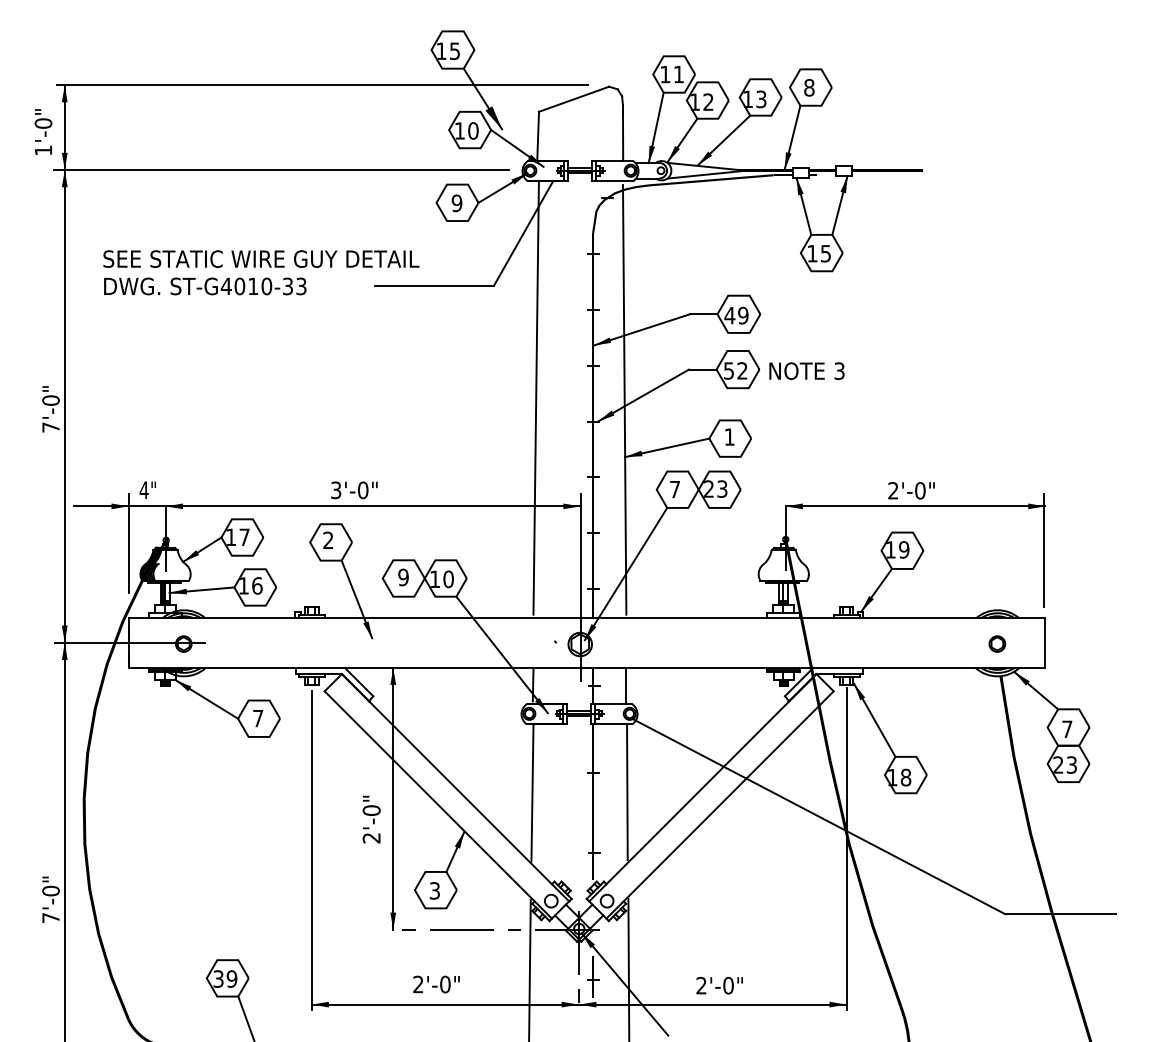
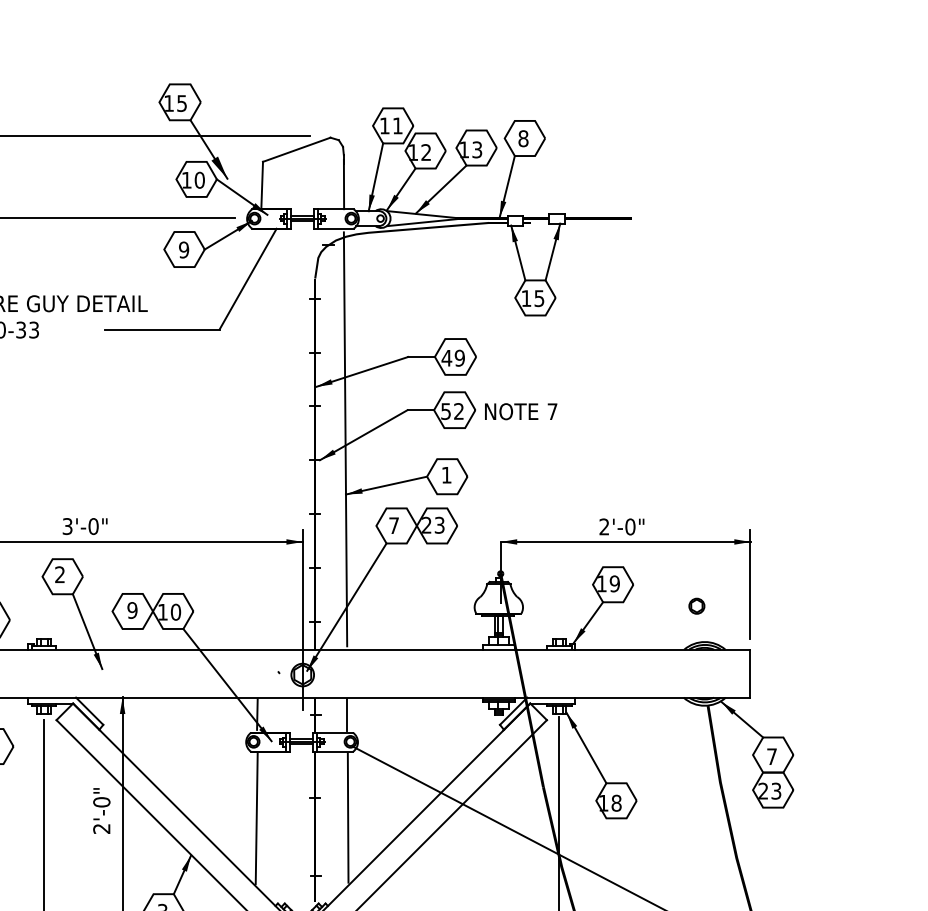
text: (839, 370) -> (552, 411), 3 -> 7
line: (535, 398) -> (259, 438), removed
part: (997, 643) -> (697, 605), moved
text: (371, 819) -> (101, 810), moved

